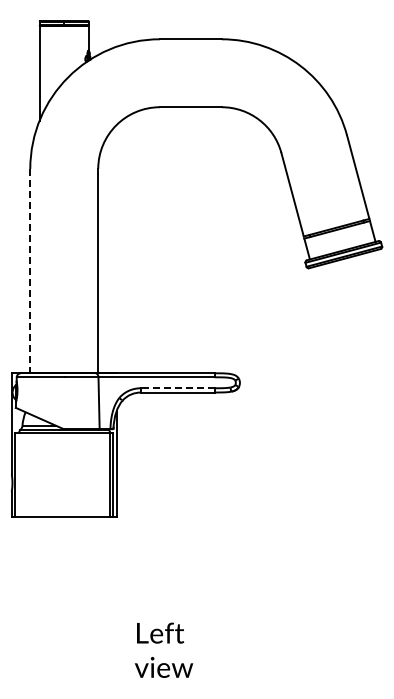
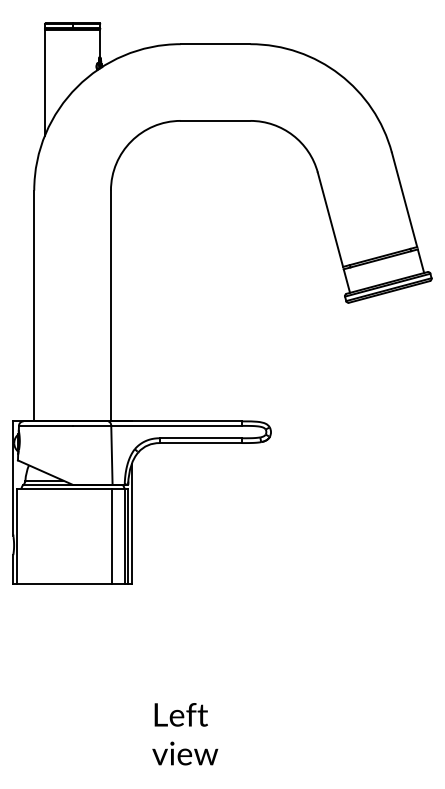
line: (30, 270) -> (34, 305), dashed -> solid
line: (177, 388) -> (200, 438), dashed -> solid
line: (99, 474) -> (112, 535), added

